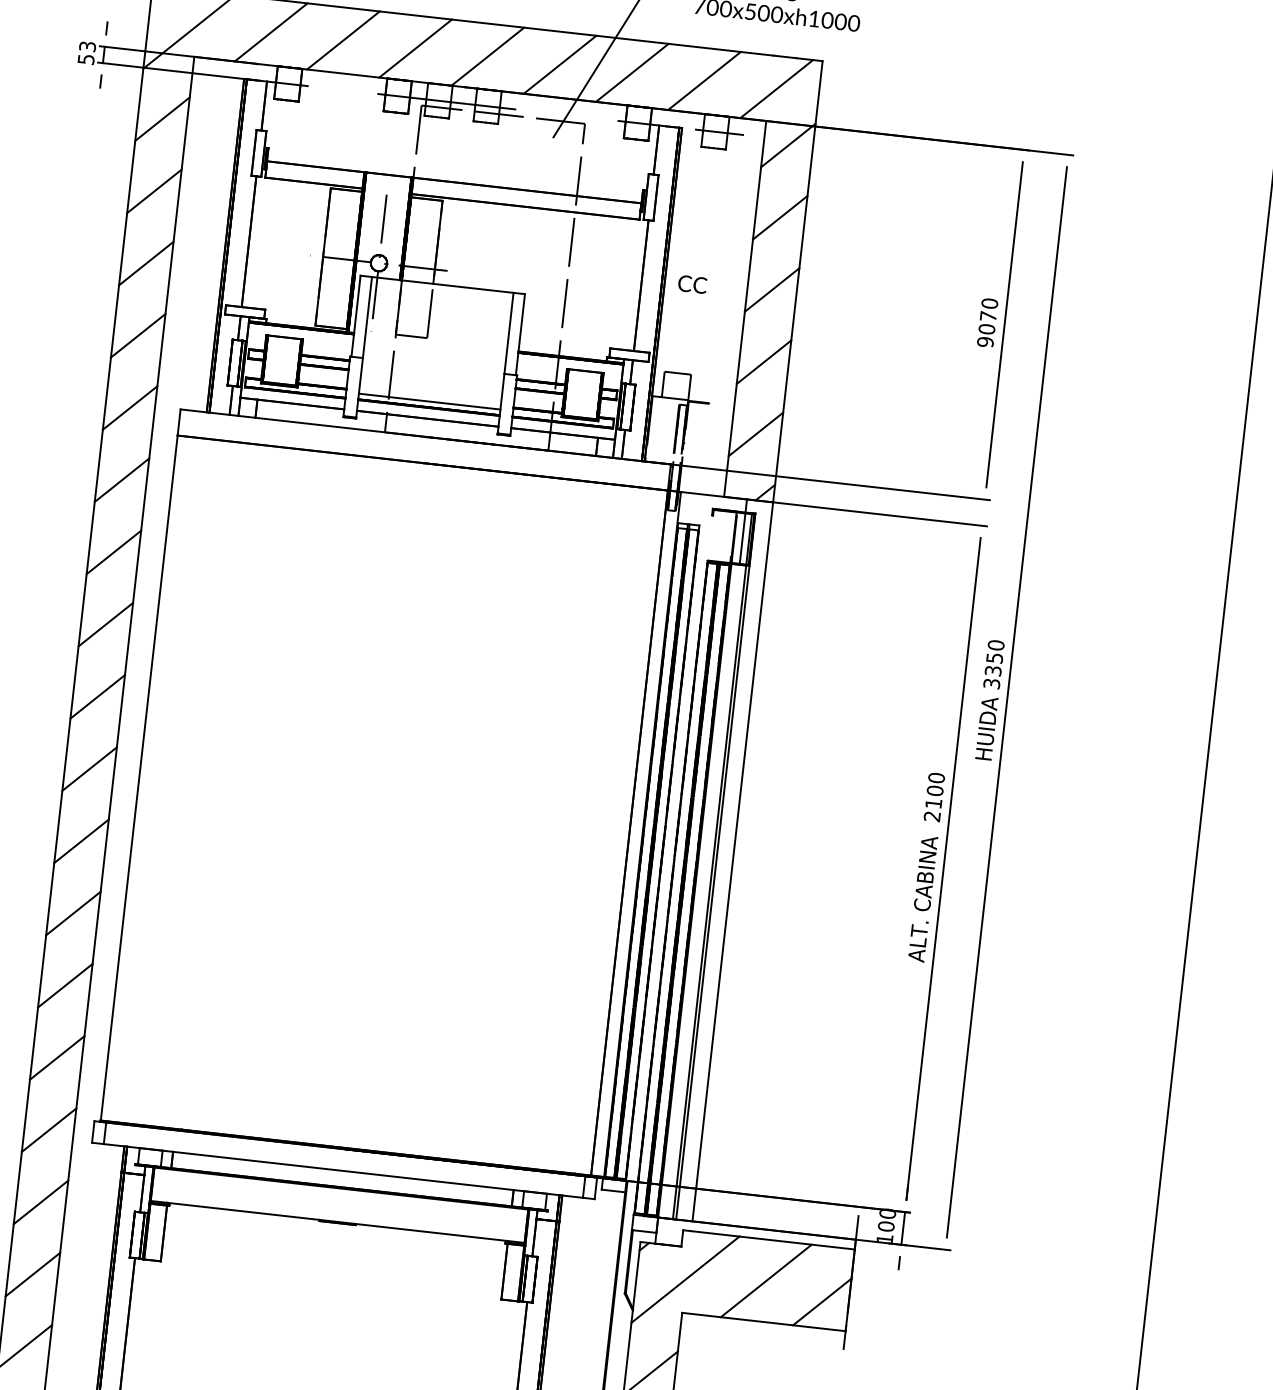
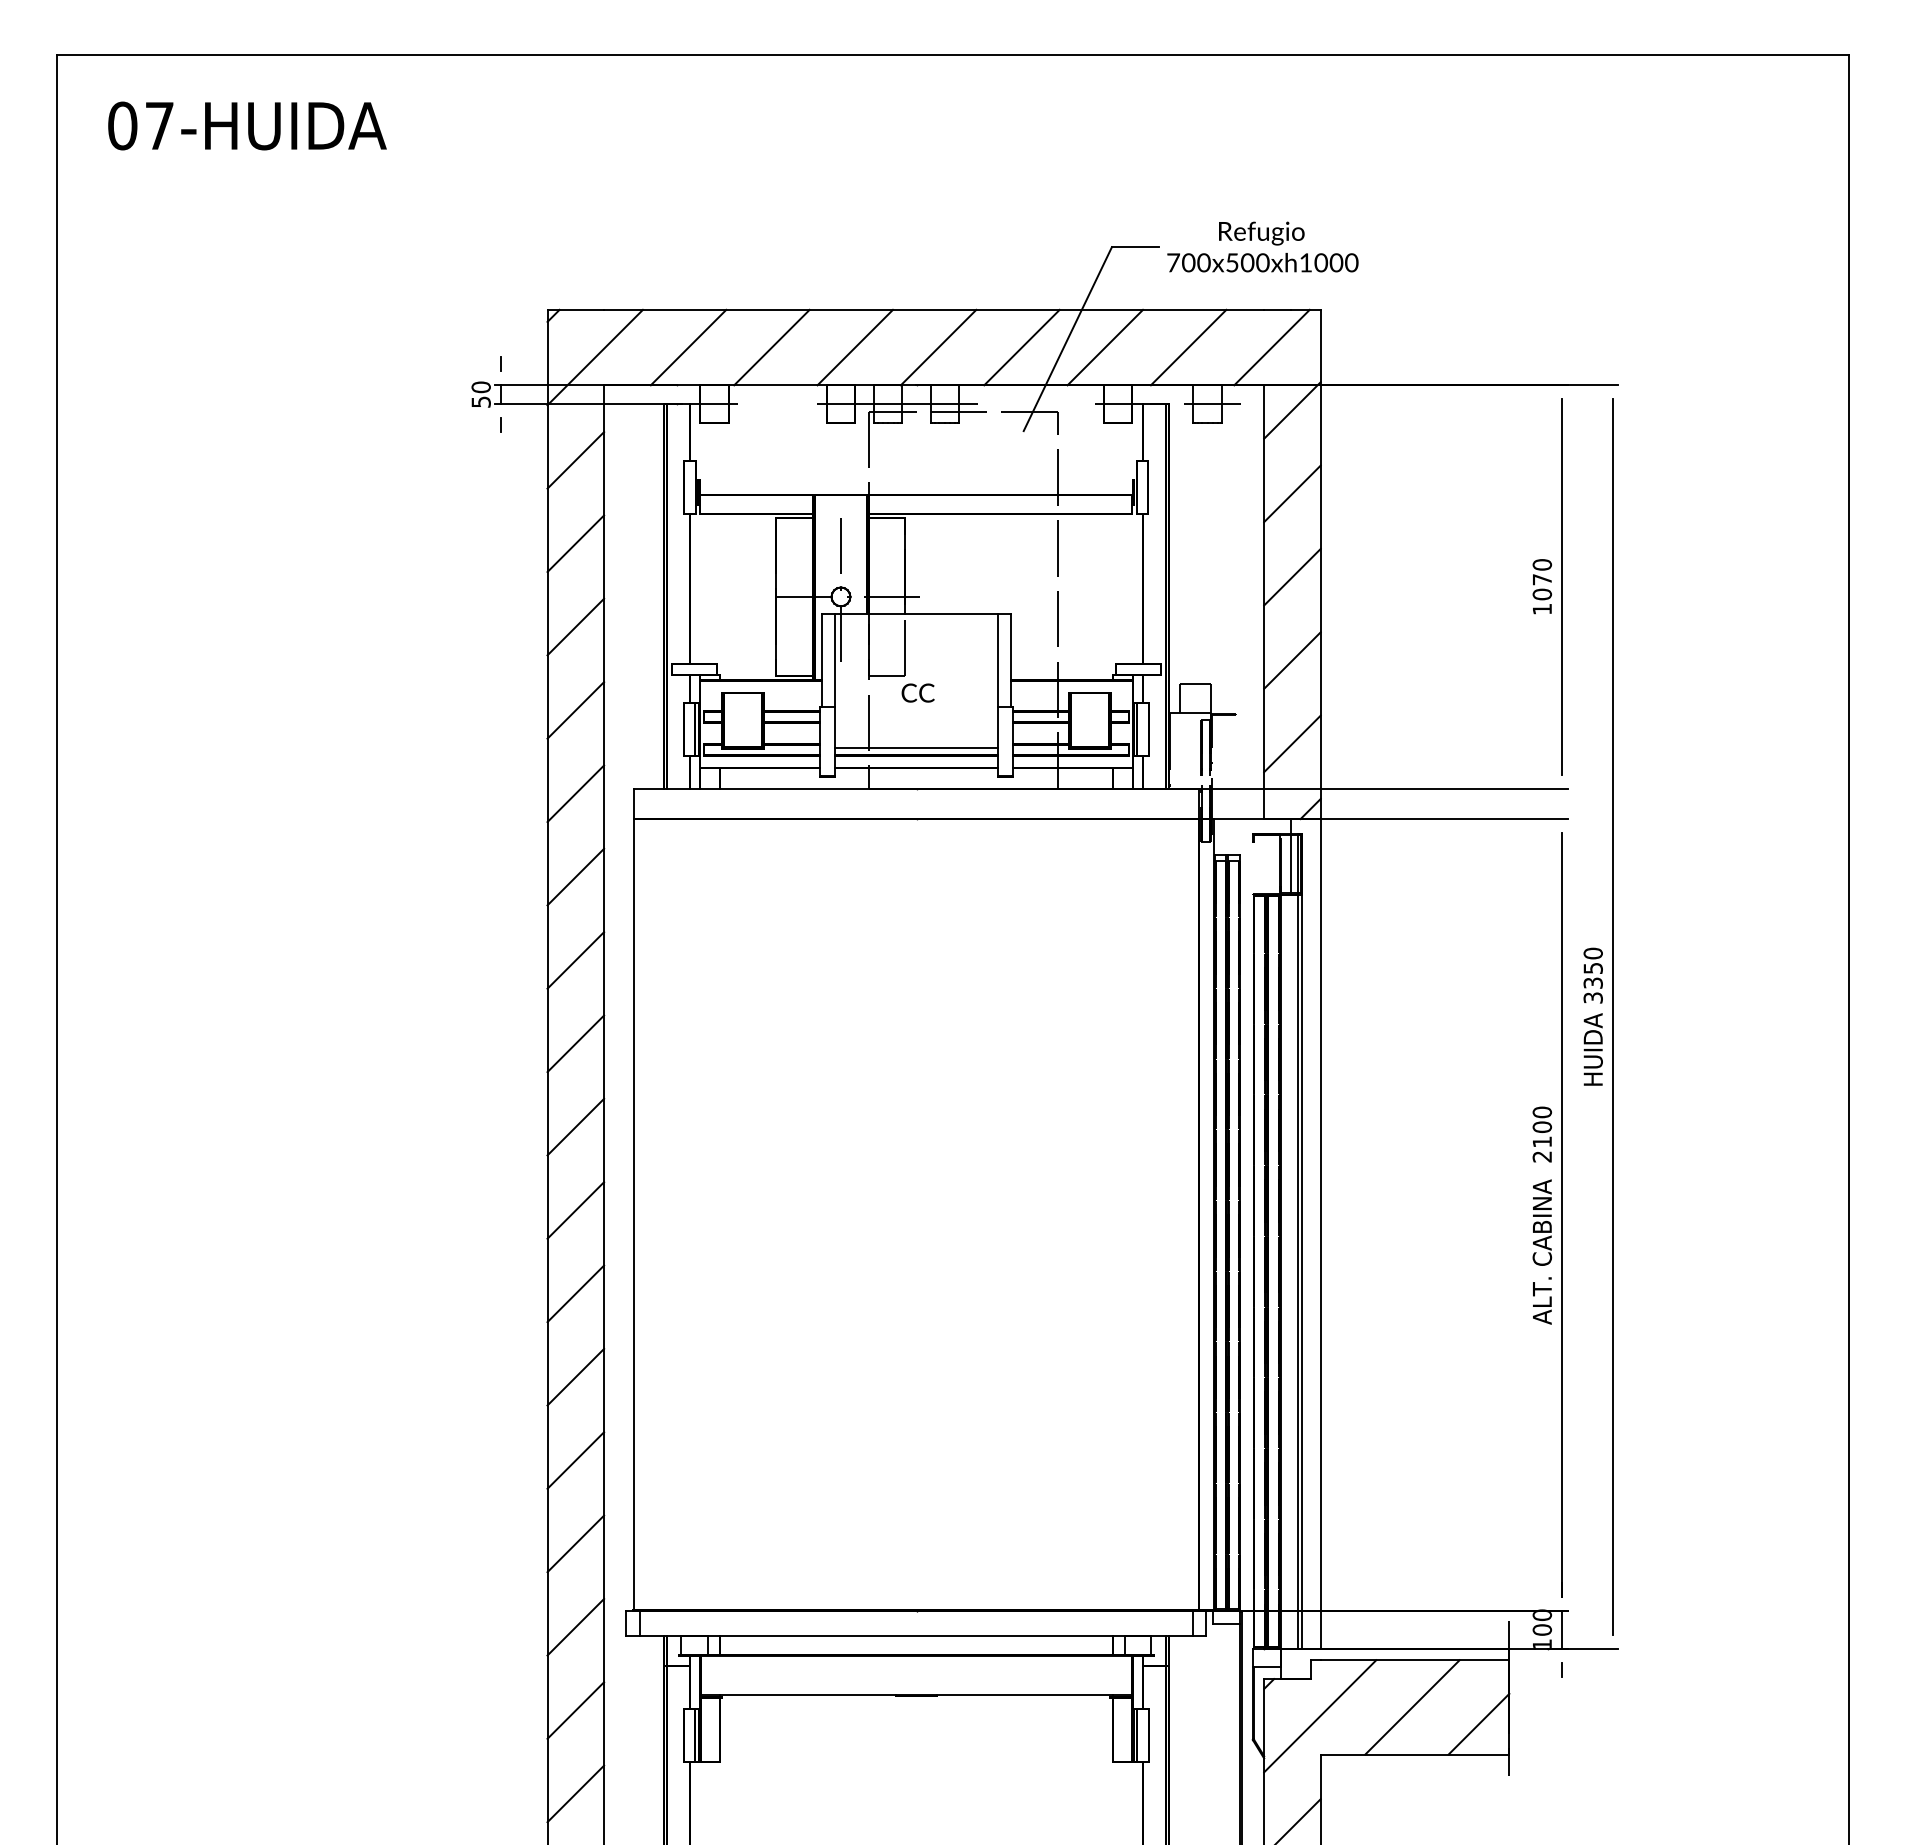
text: (87, 46) -> (480, 387), 53 -> 50
text: (692, 283) -> (917, 692), moved
text: (985, 342) -> (1542, 609), 9070 -> 1070

